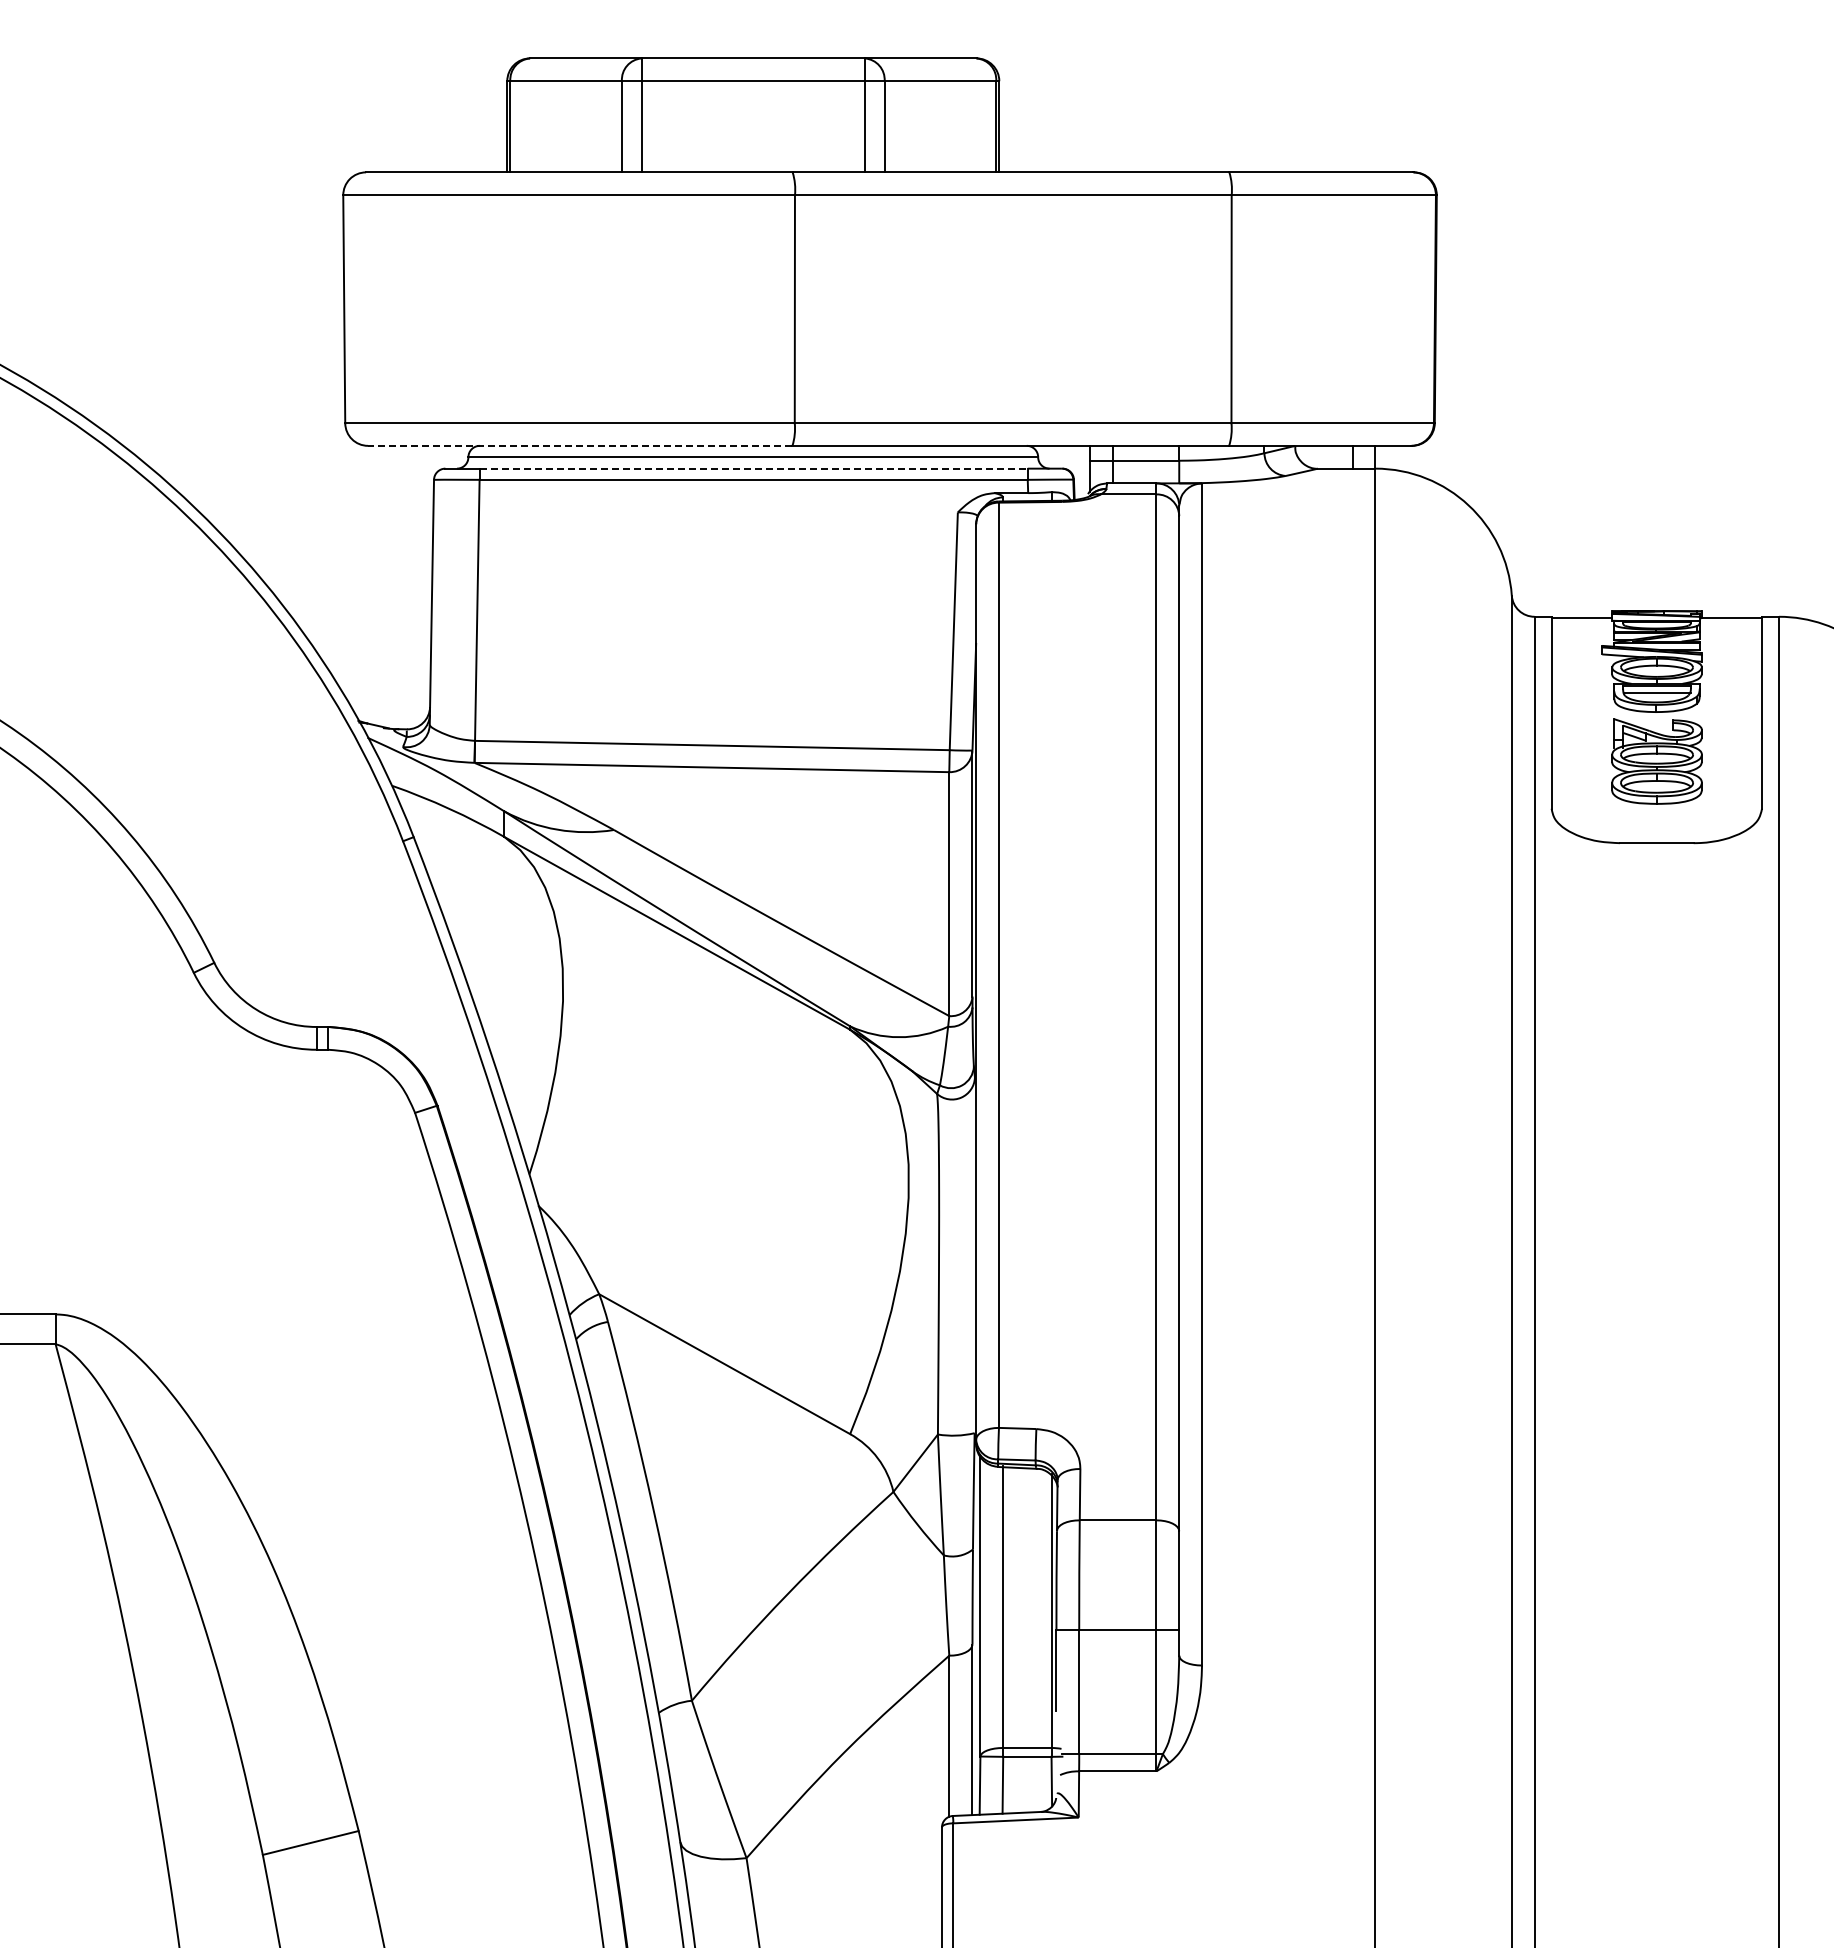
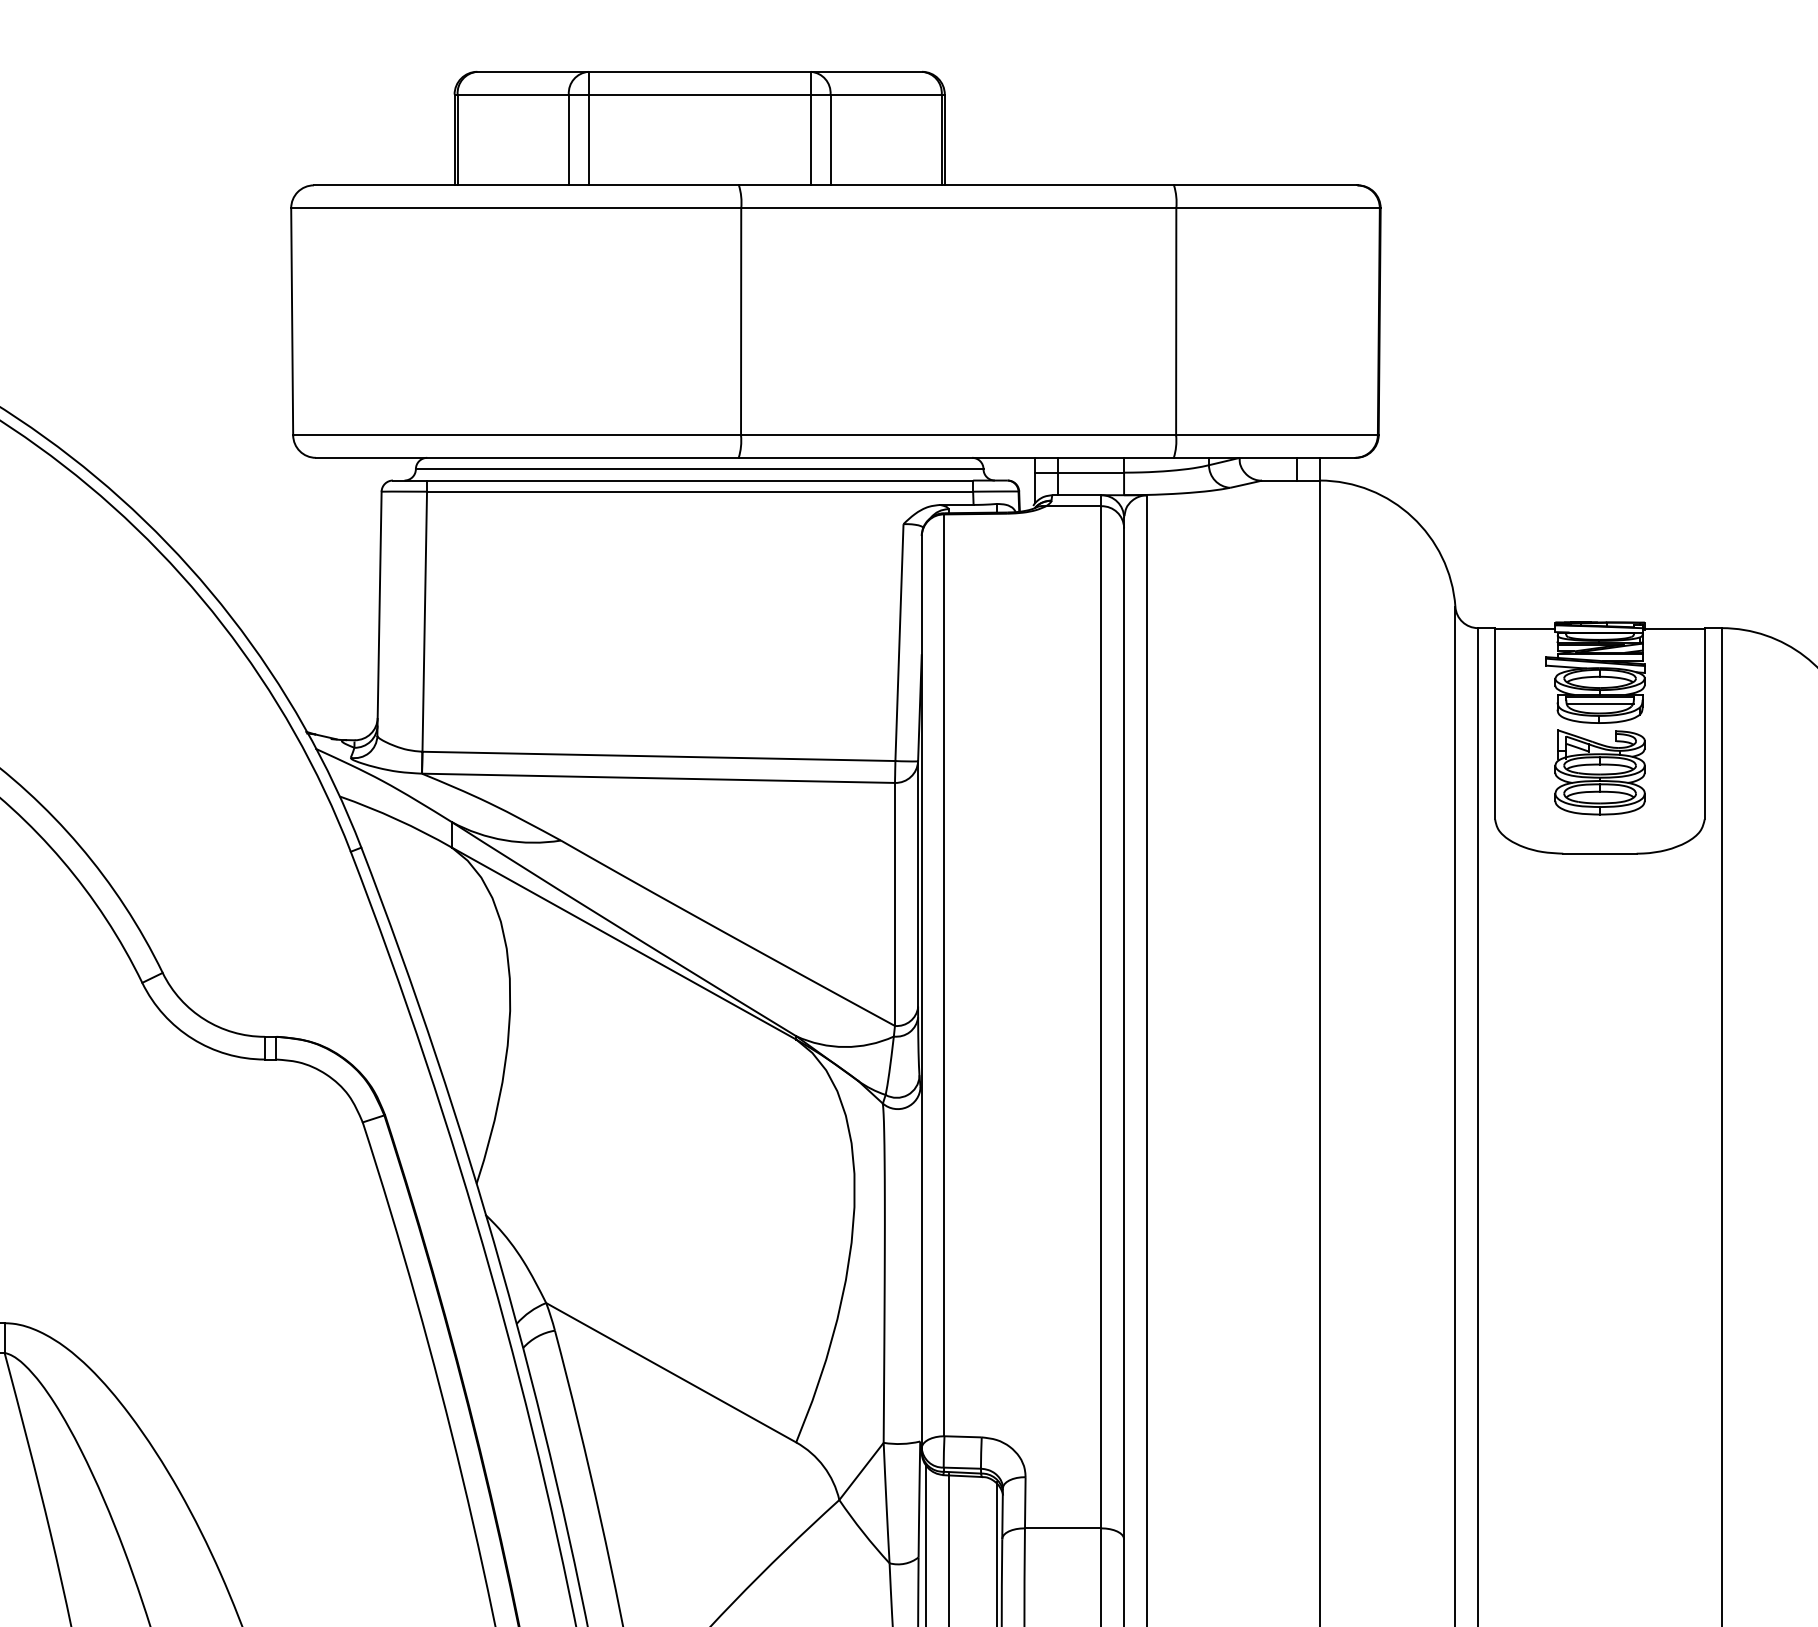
line: (579, 445) -> (526, 457), dashed -> solid
line: (754, 468) -> (700, 480), dashed -> solid

